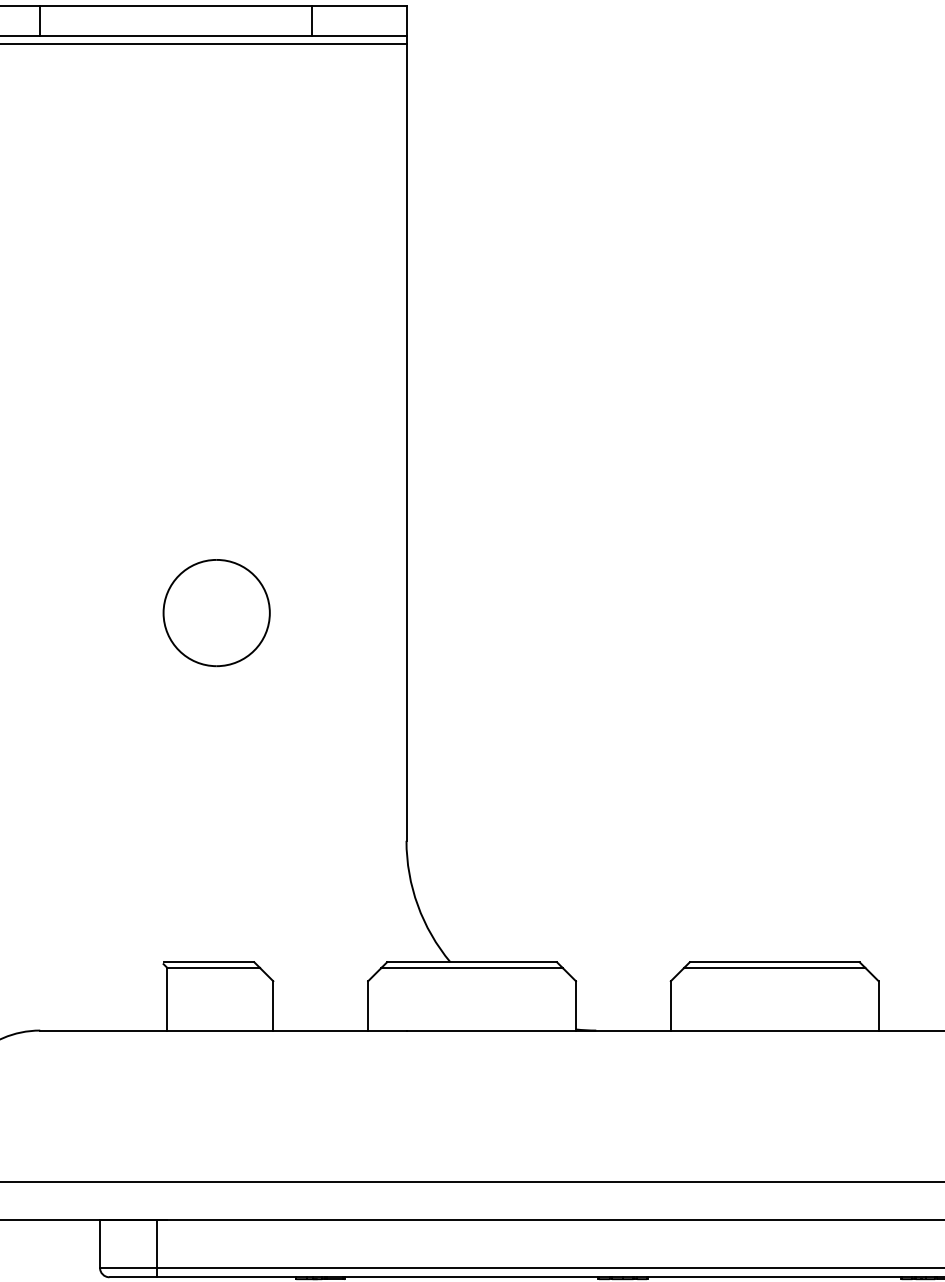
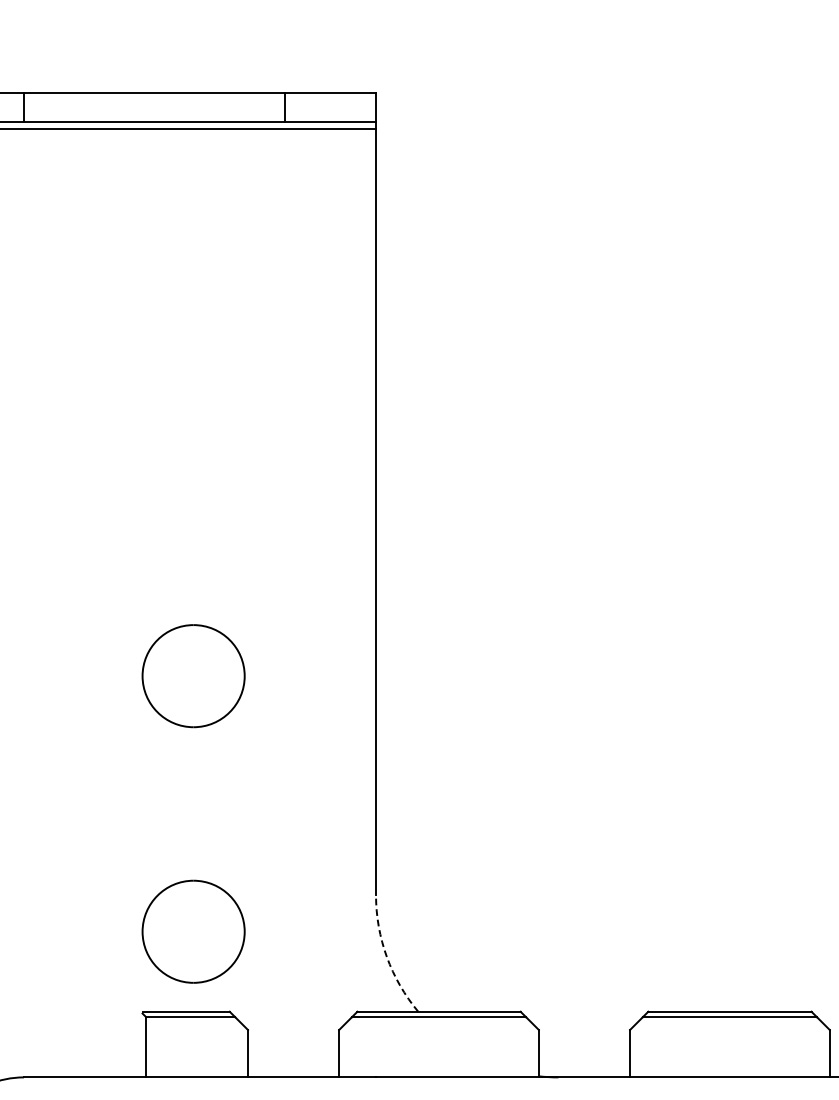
part: (216, 879) -> (193, 932), added
arc: (417, 905) -> (386, 957), solid -> dashed

